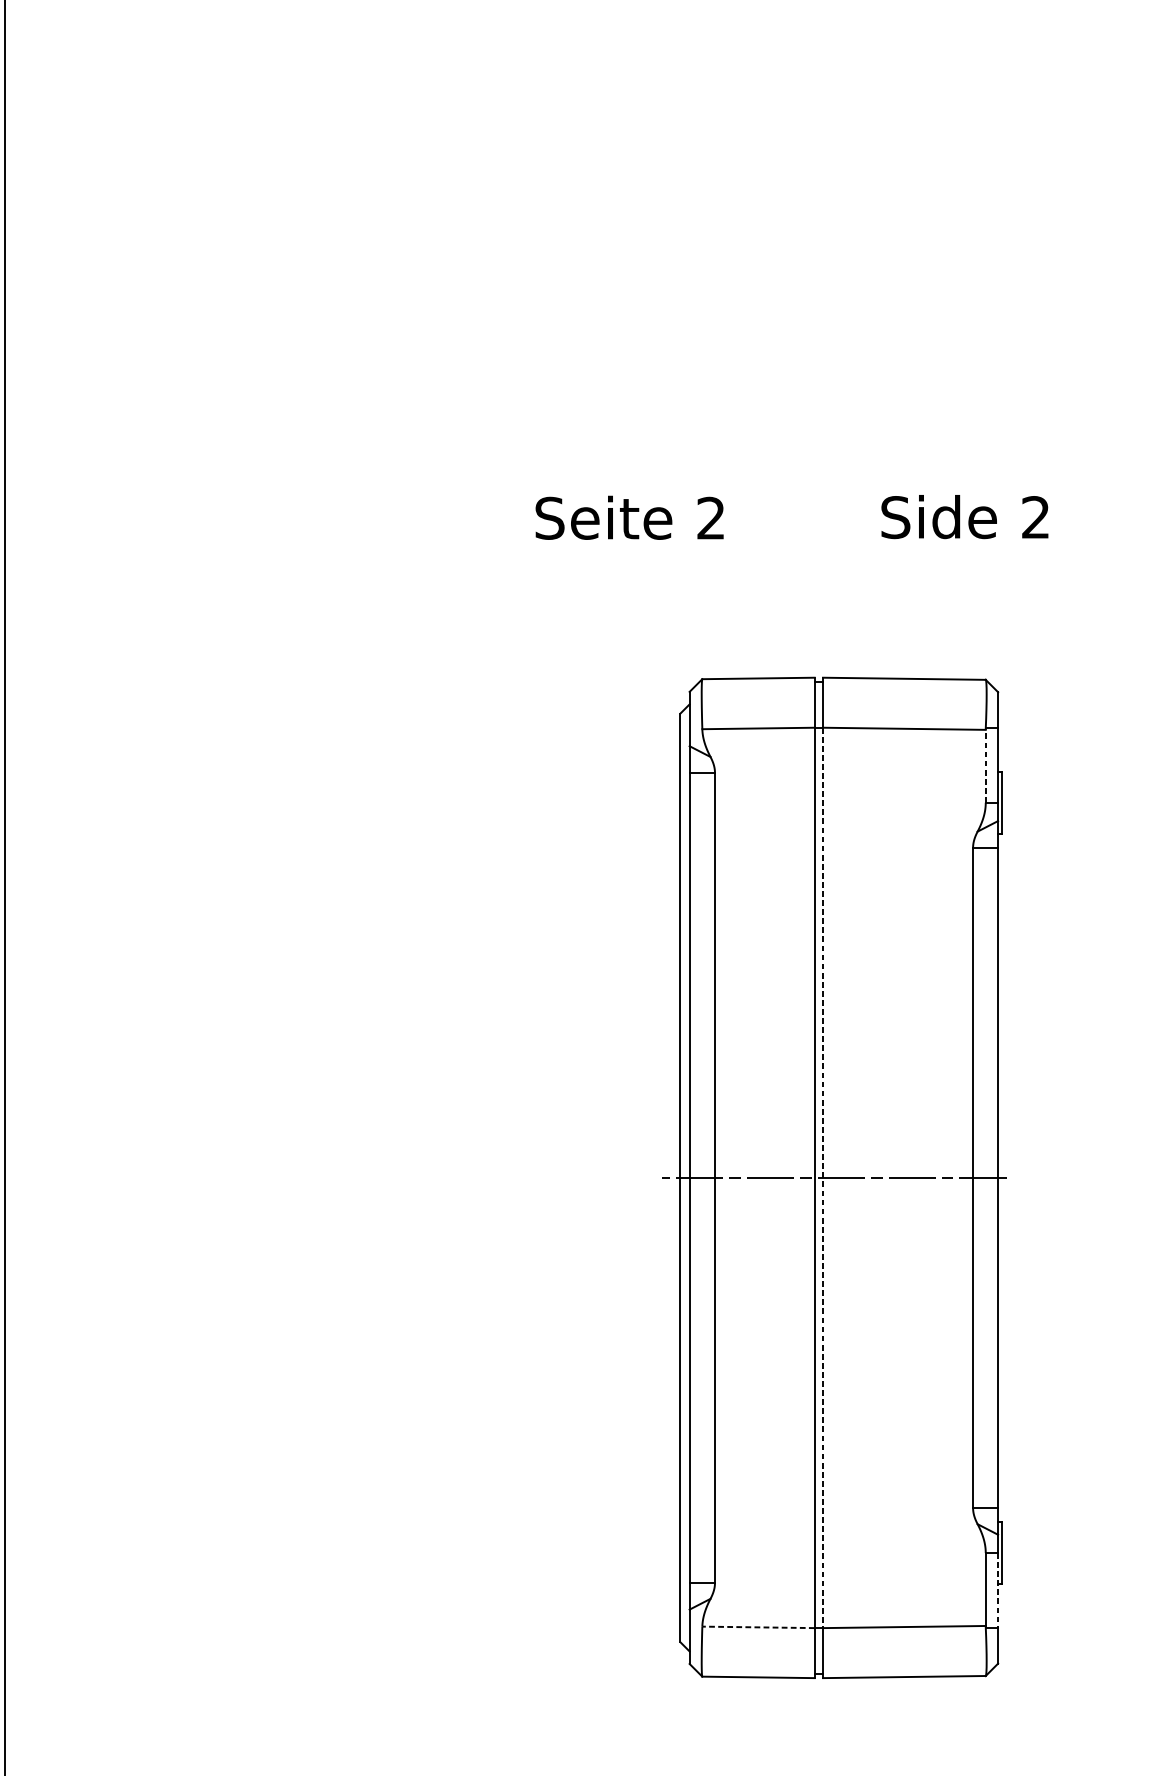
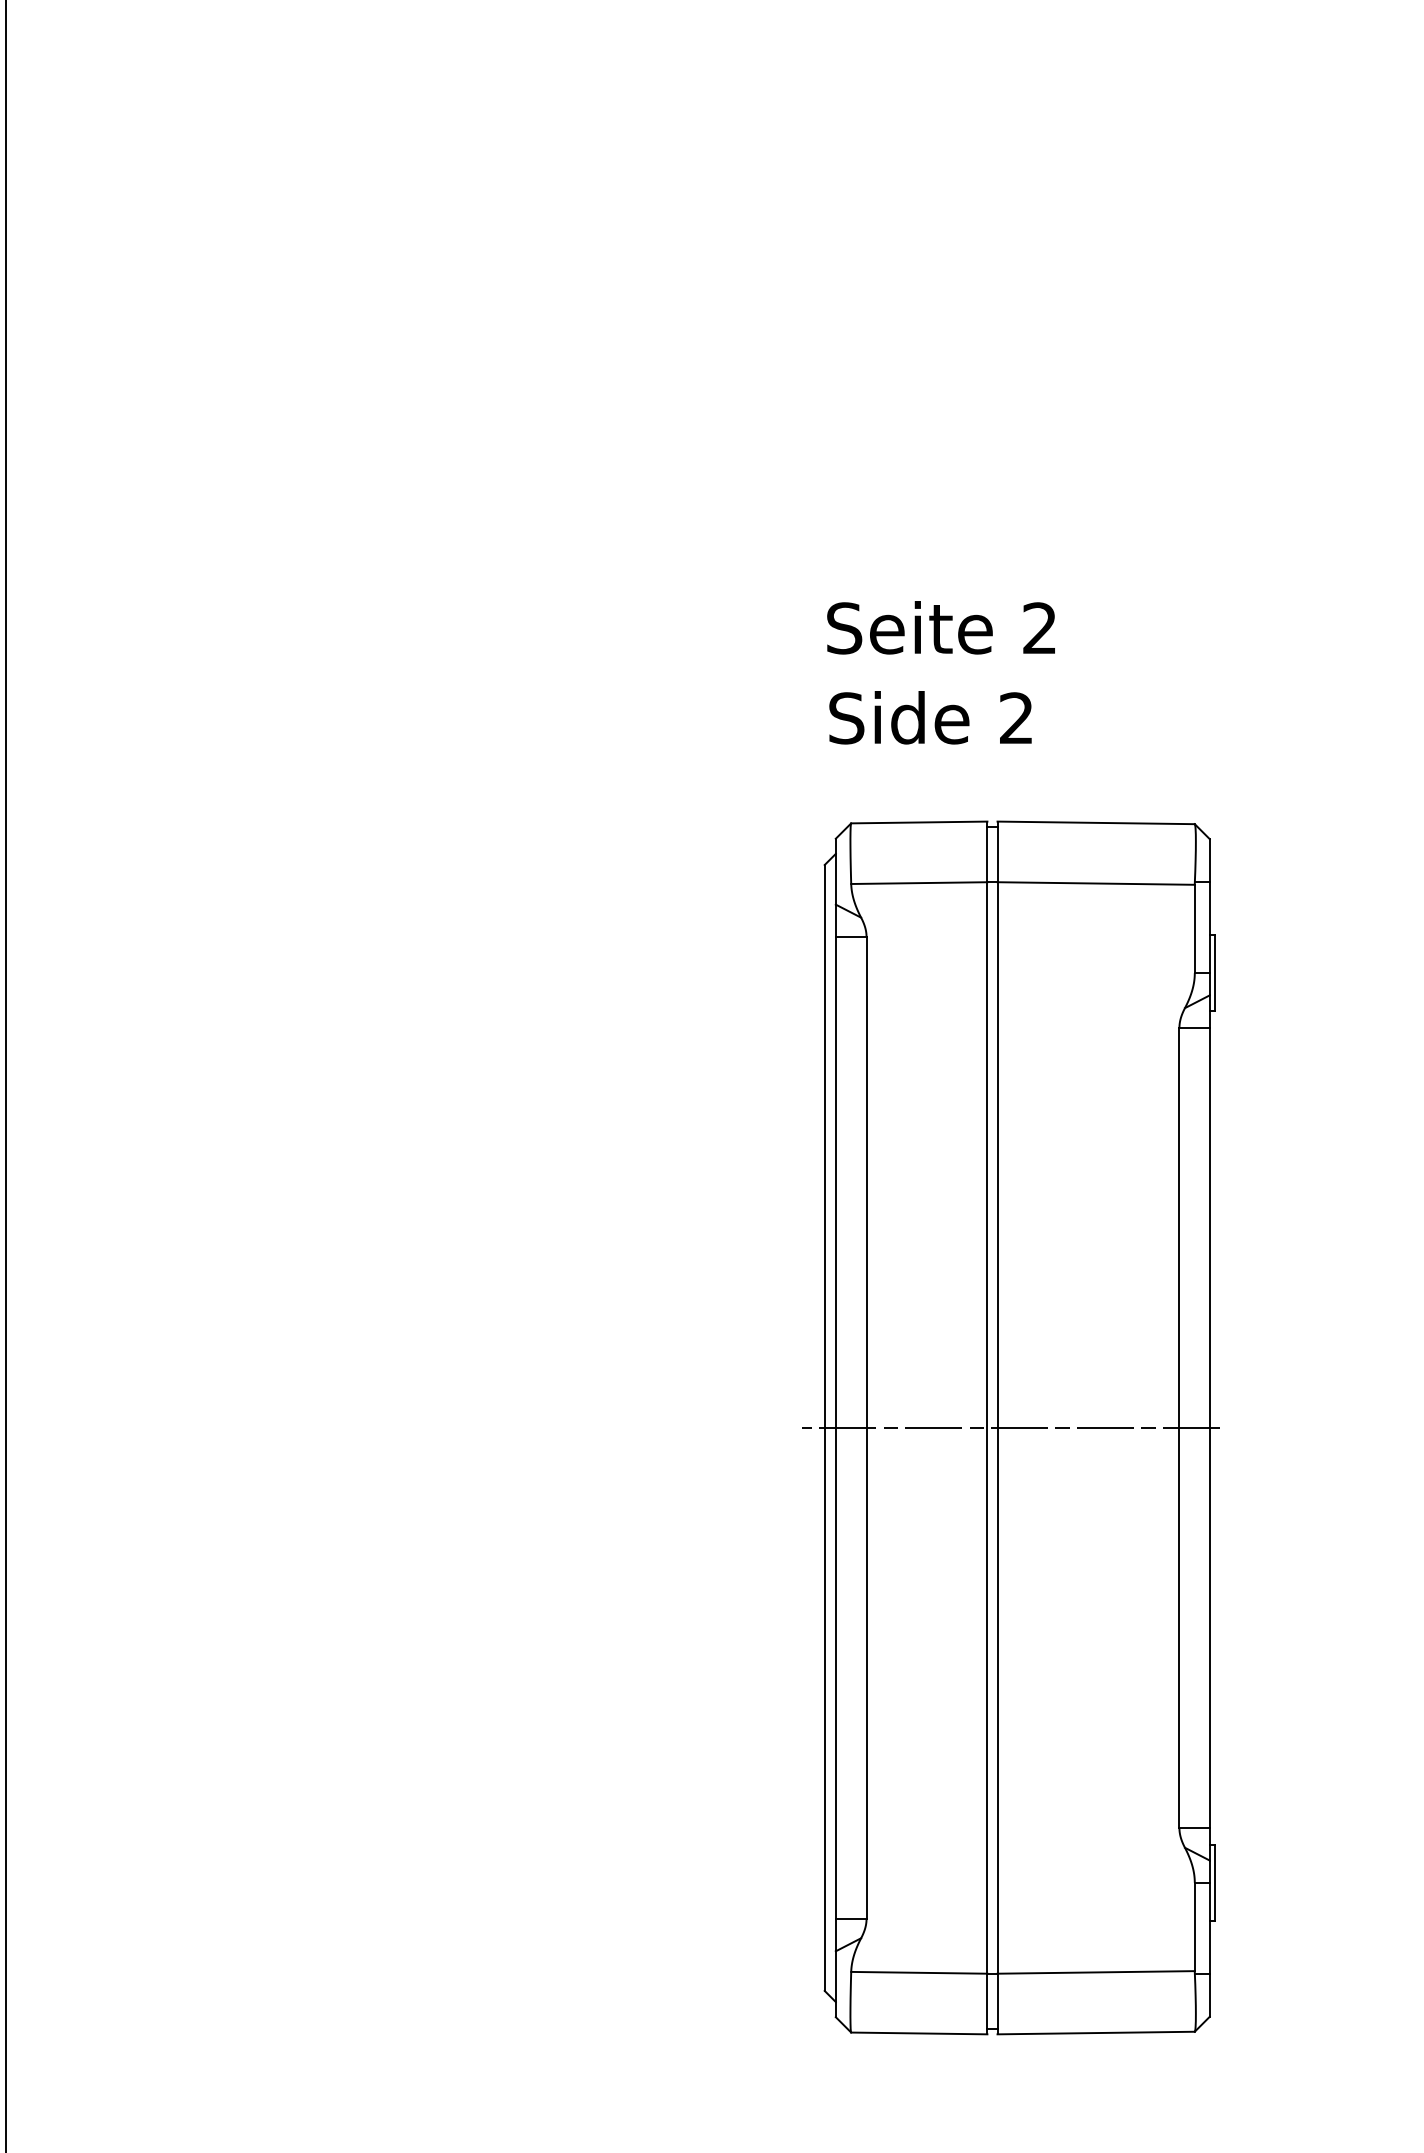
text: (964, 516) -> (930, 717), moved
text: (629, 517) -> (940, 627), moved
line: (985, 765) -> (1194, 928), dashed -> solid
line: (823, 1177) -> (997, 1427), dashed -> solid
line: (997, 1590) -> (1209, 1928), dashed -> solid
line: (757, 1627) -> (918, 1972), dashed -> solid

